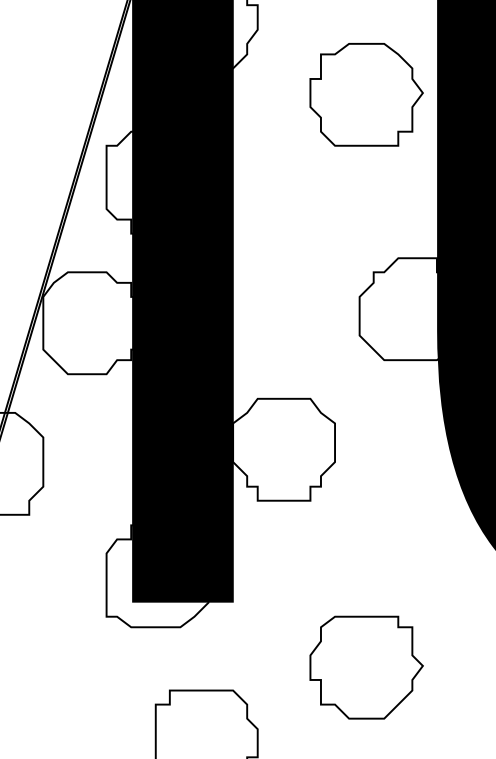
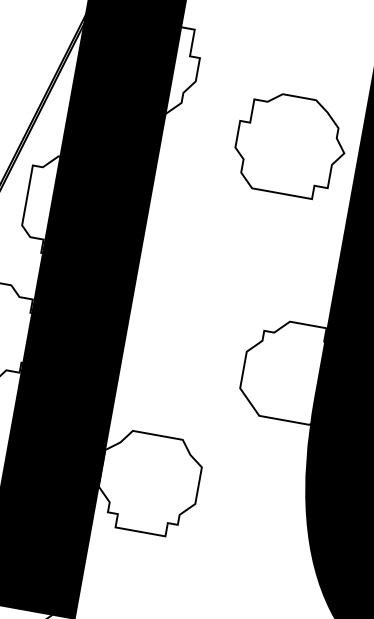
part: (366, 94) -> (290, 145), moved

